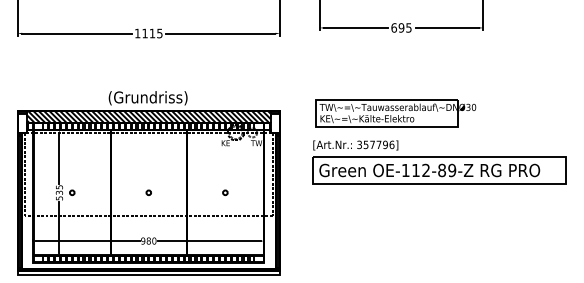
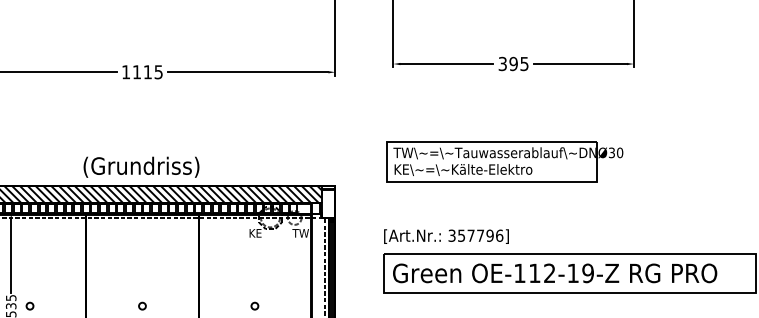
text: (394, 27) -> (503, 63), 695 -> 395
part: (395, 113) -> (504, 161), moved
text: (442, 170) -> (573, 273), OE-112-89-Z -> OE-112-19-Z

